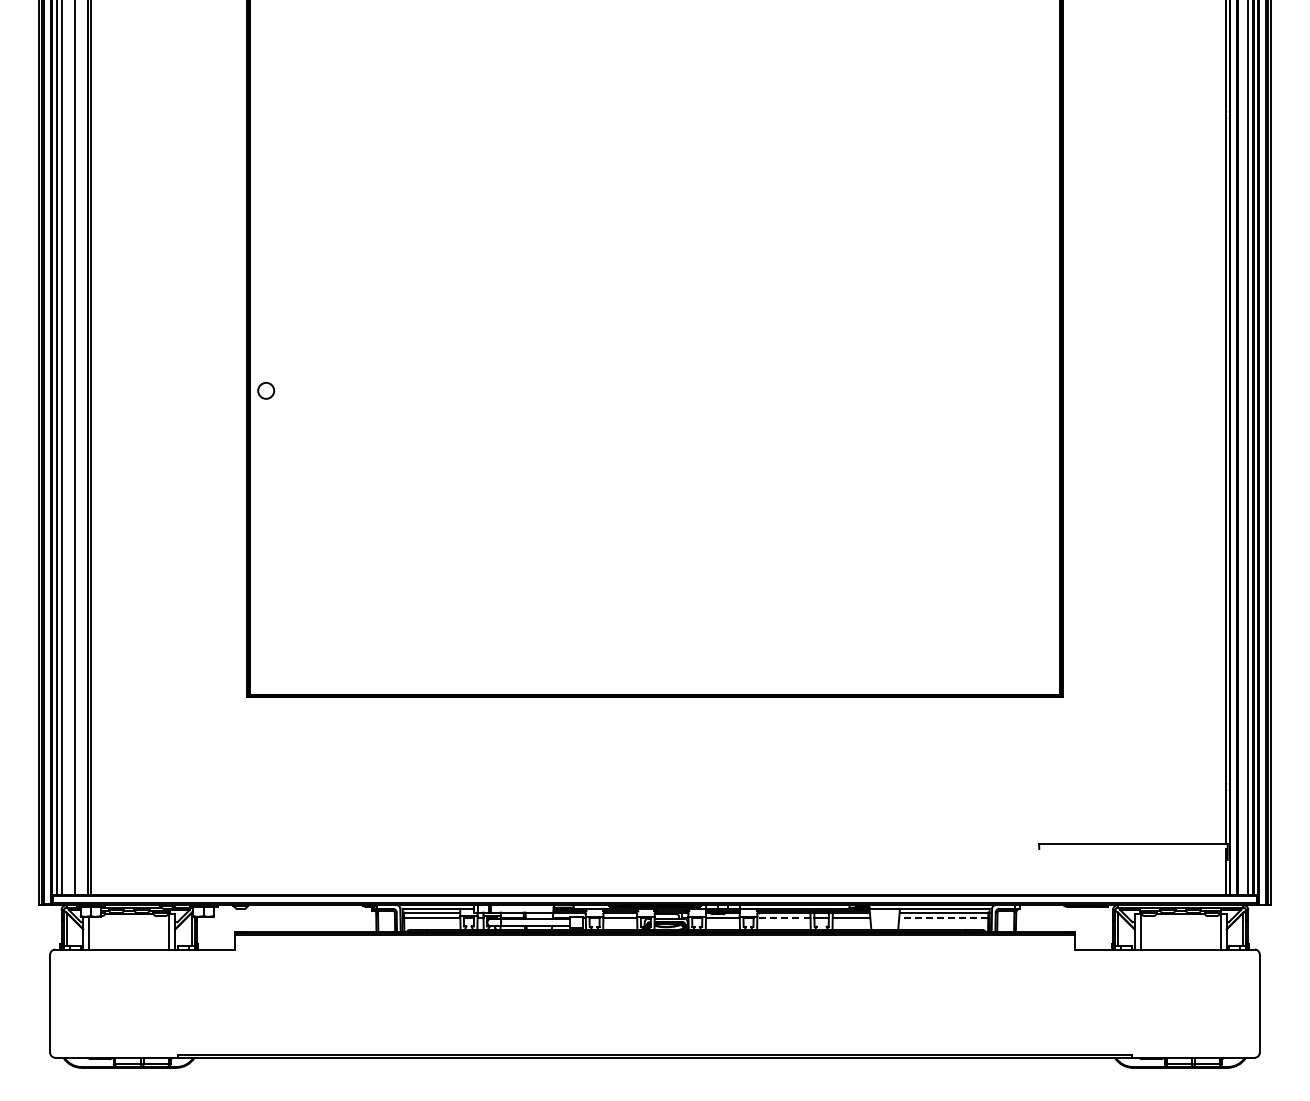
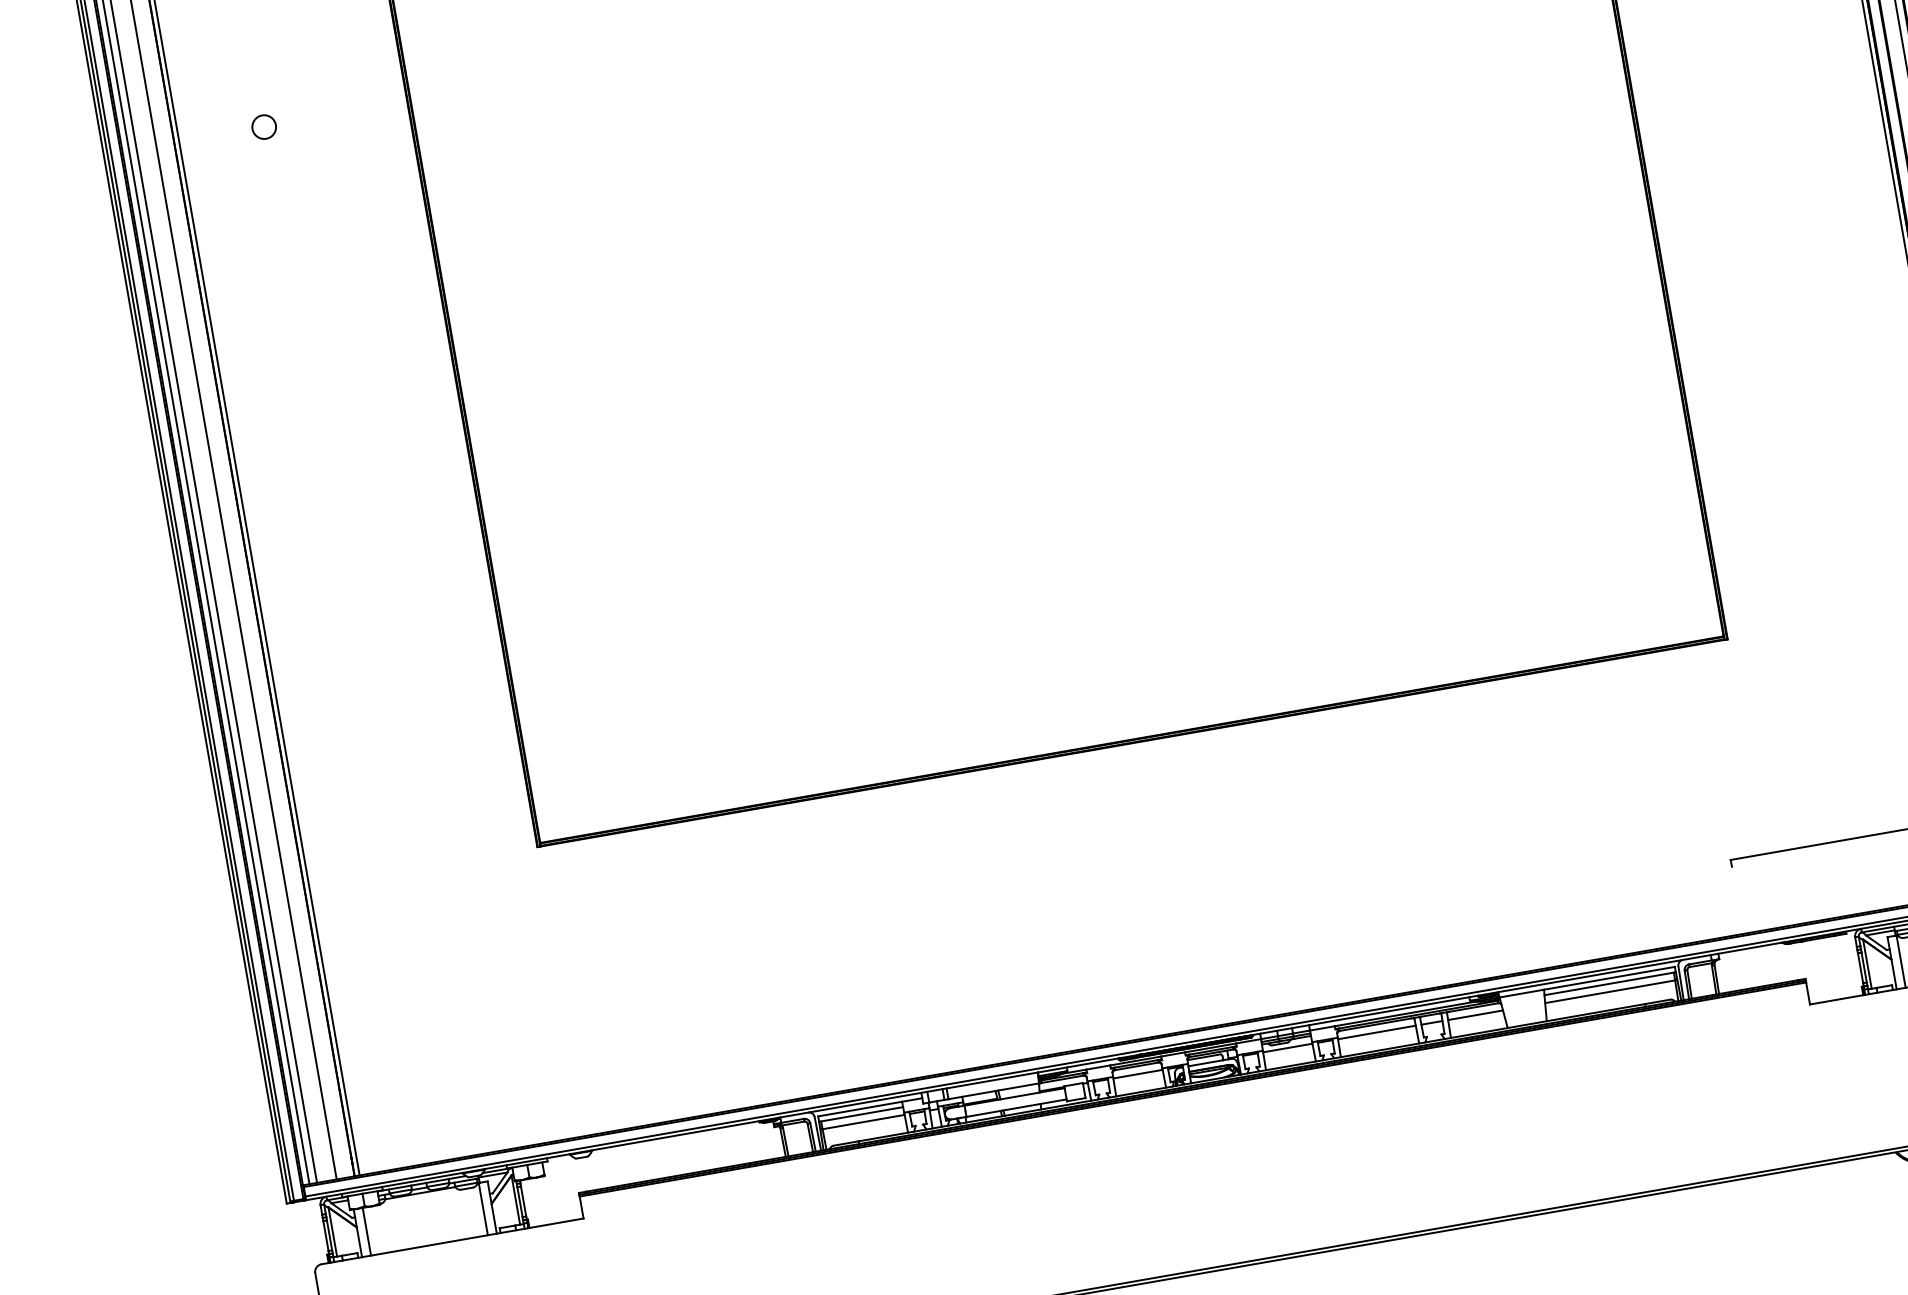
circle: (266, 390) -> (264, 126), moved
line: (783, 917) -> (1376, 1031), dashed -> solid
line: (943, 917) -> (1609, 991), dashed -> solid

